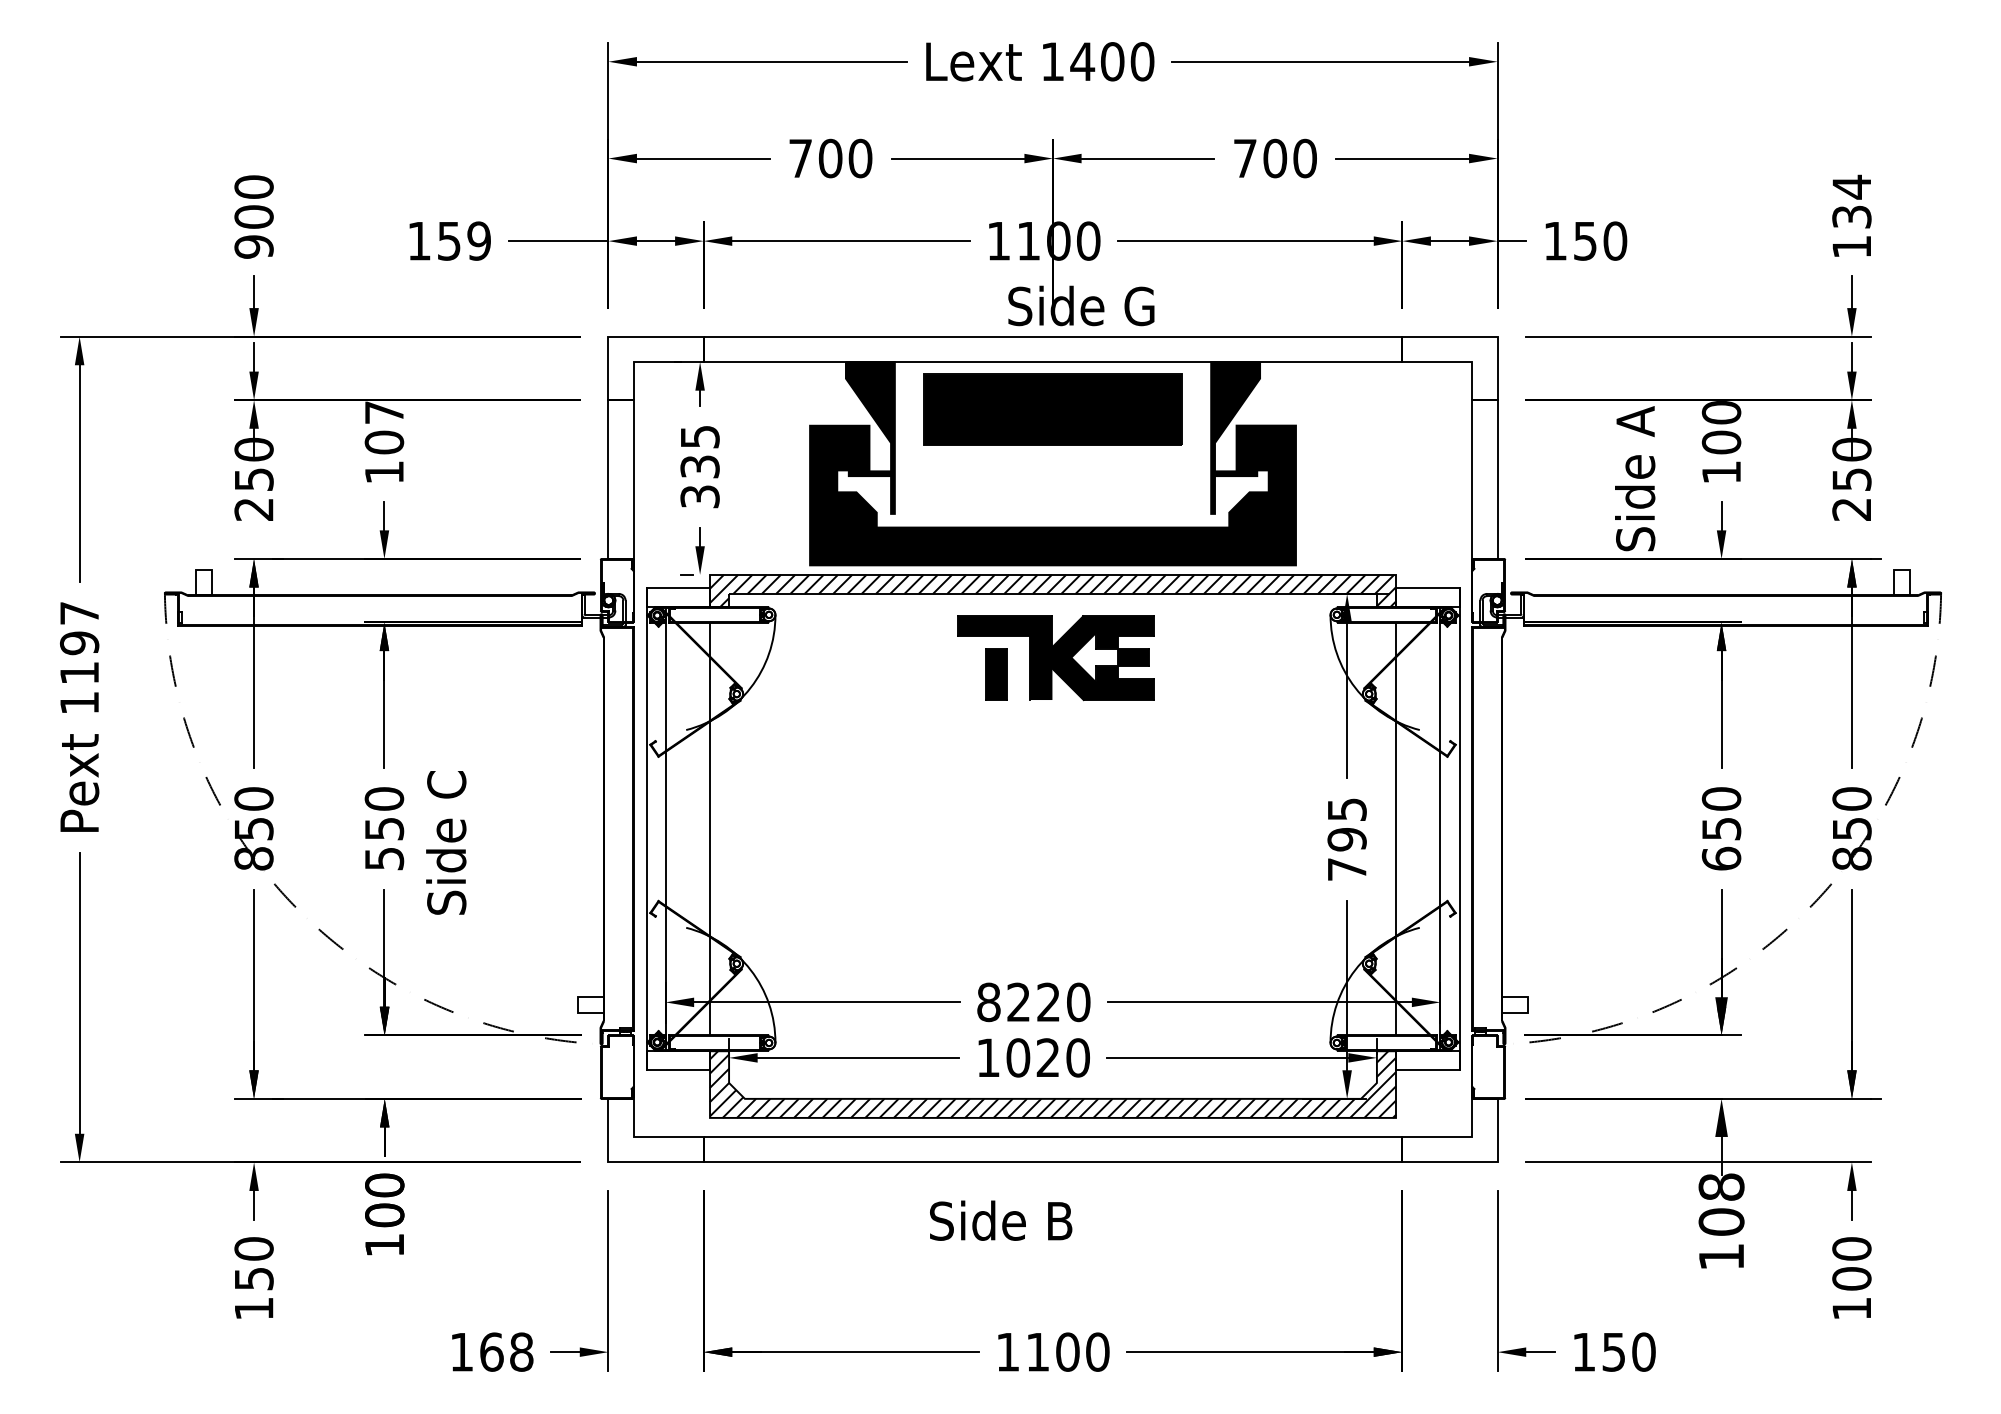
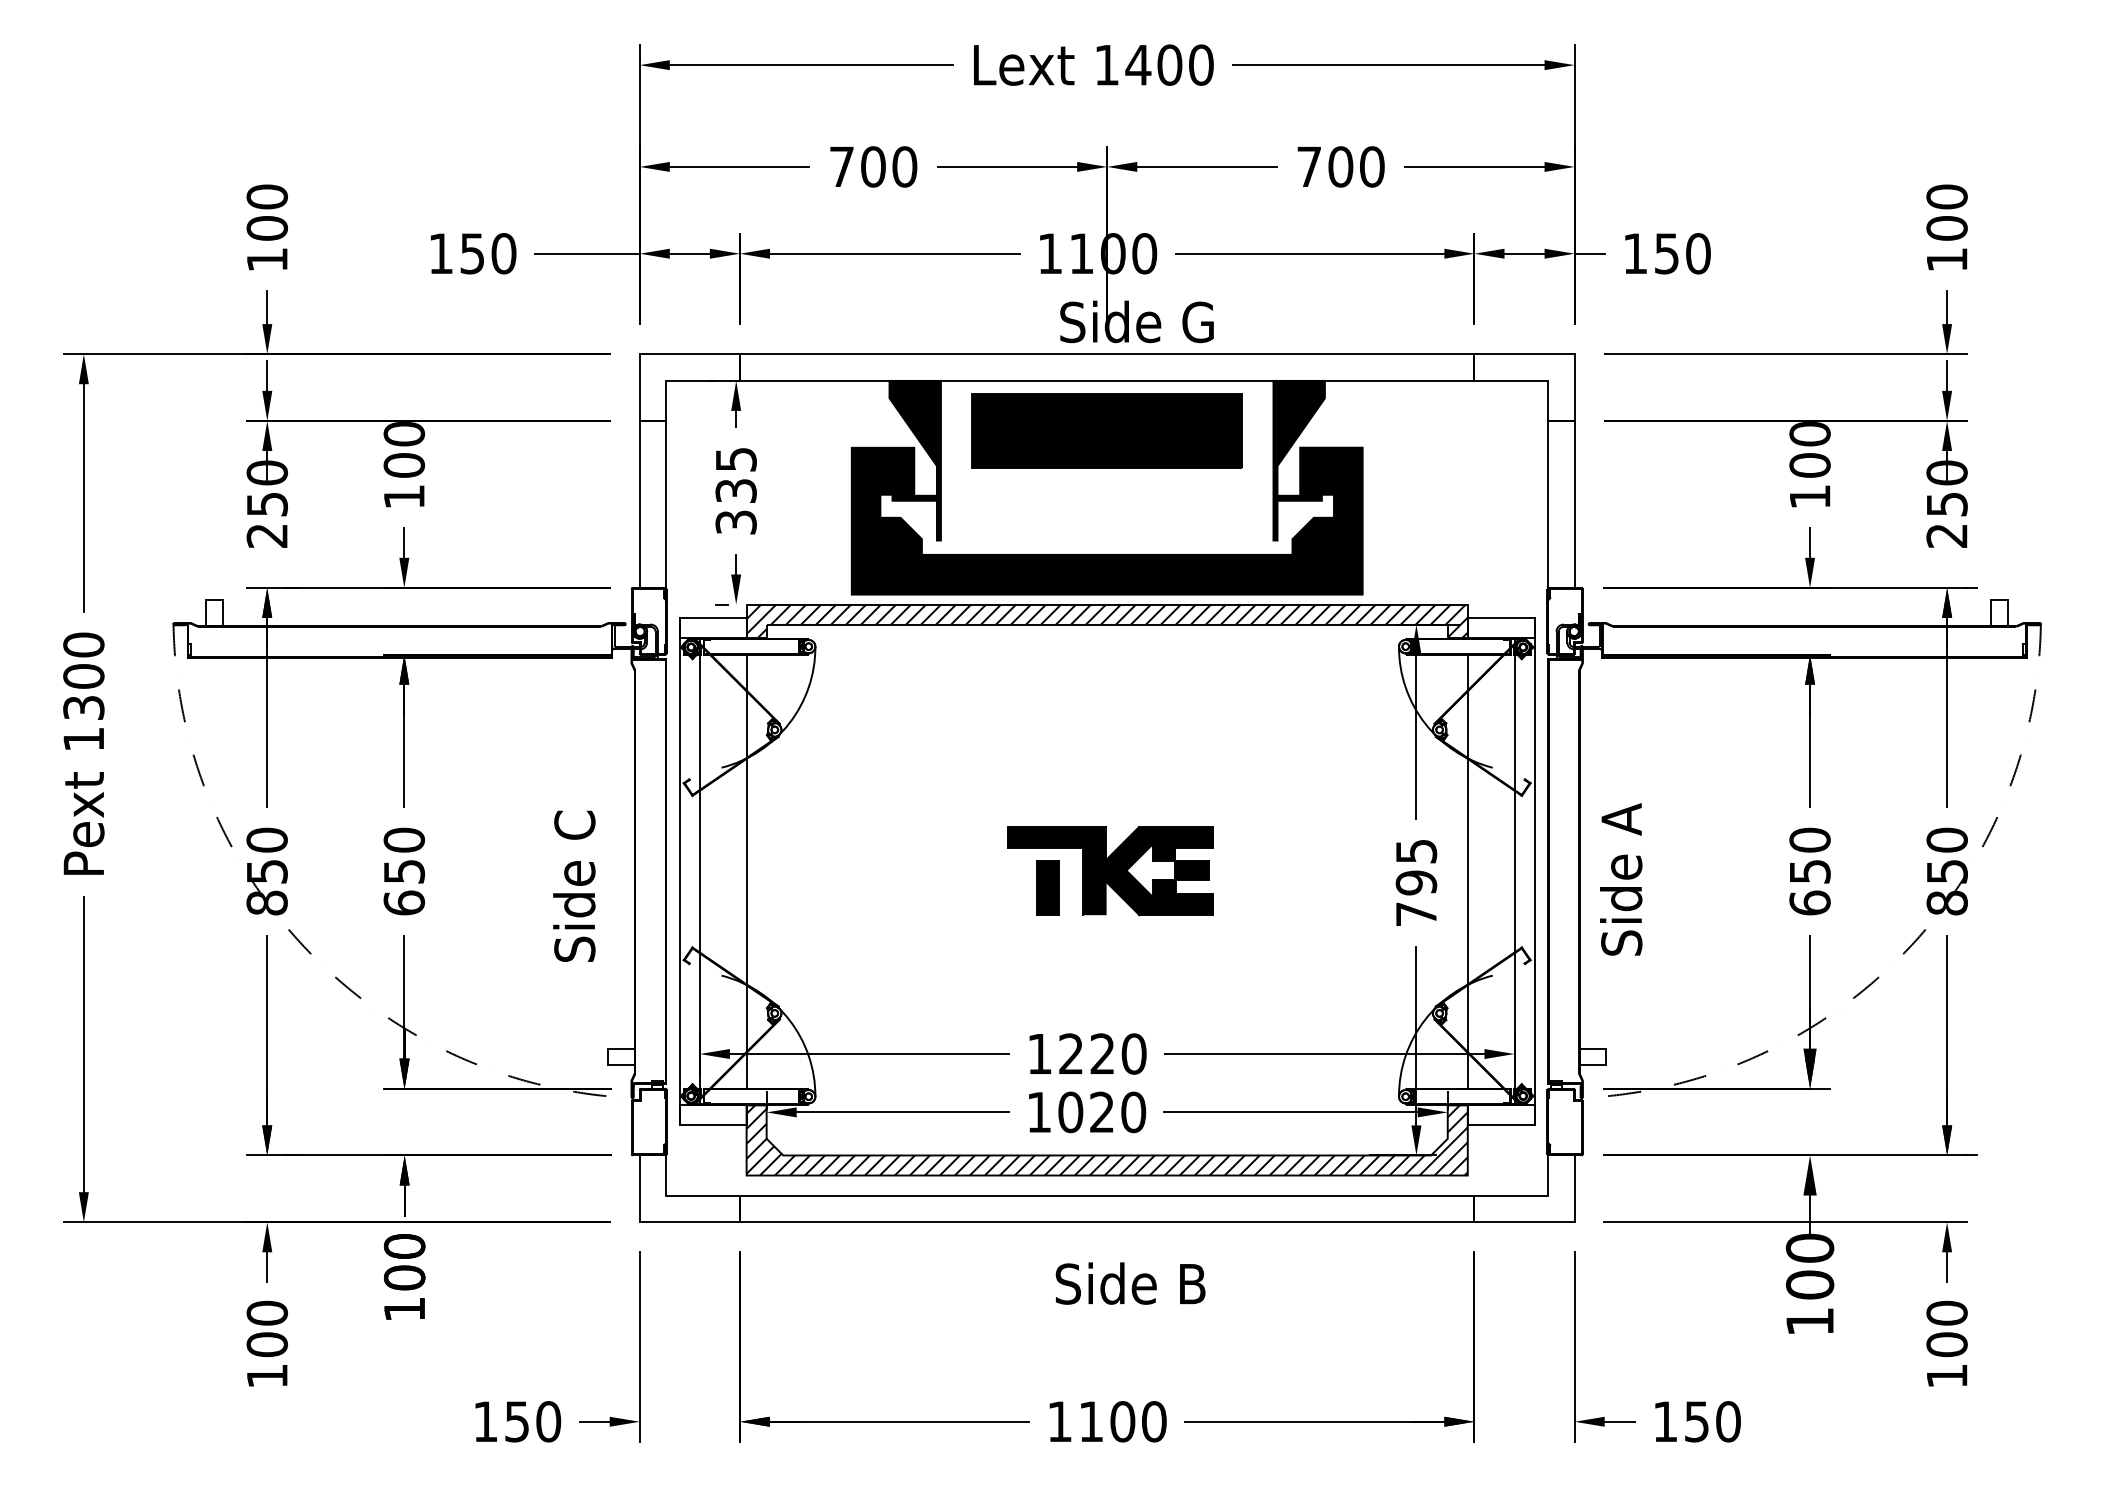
text: (1851, 201) -> (1946, 212), 134 -> 100
text: (478, 240) -> (503, 253), 159 -> 150
text: (254, 246) -> (267, 259), 900 -> 100
text: (384, 413) -> (404, 434), 107 -> 100
text: (1635, 478) -> (1621, 879), moved
text: (79, 642) -> (83, 675), 1197 -> 1300
part: (1056, 658) -> (1110, 871), moved
text: (446, 842) -> (574, 885), moved
text: (384, 858) -> (404, 902), 550 -> 650
text: (988, 1001) -> (1039, 1053), 8220 -> 1220
text: (1721, 1186) -> (1810, 1247), 108 -> 100
text: (1000, 1220) -> (1130, 1283), moved
text: (254, 1278) -> (267, 1344), 150 -> 100
text: (507, 1351) -> (533, 1421), 168 -> 150

